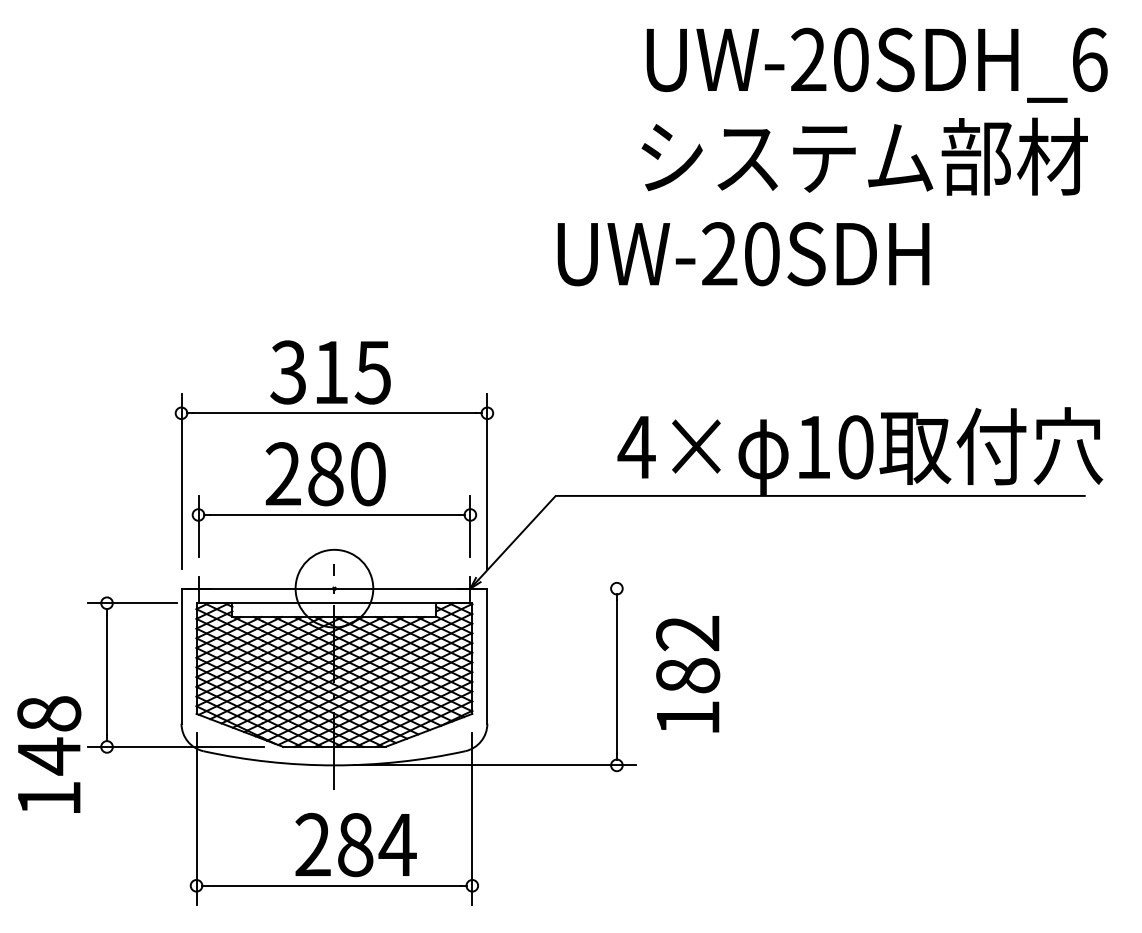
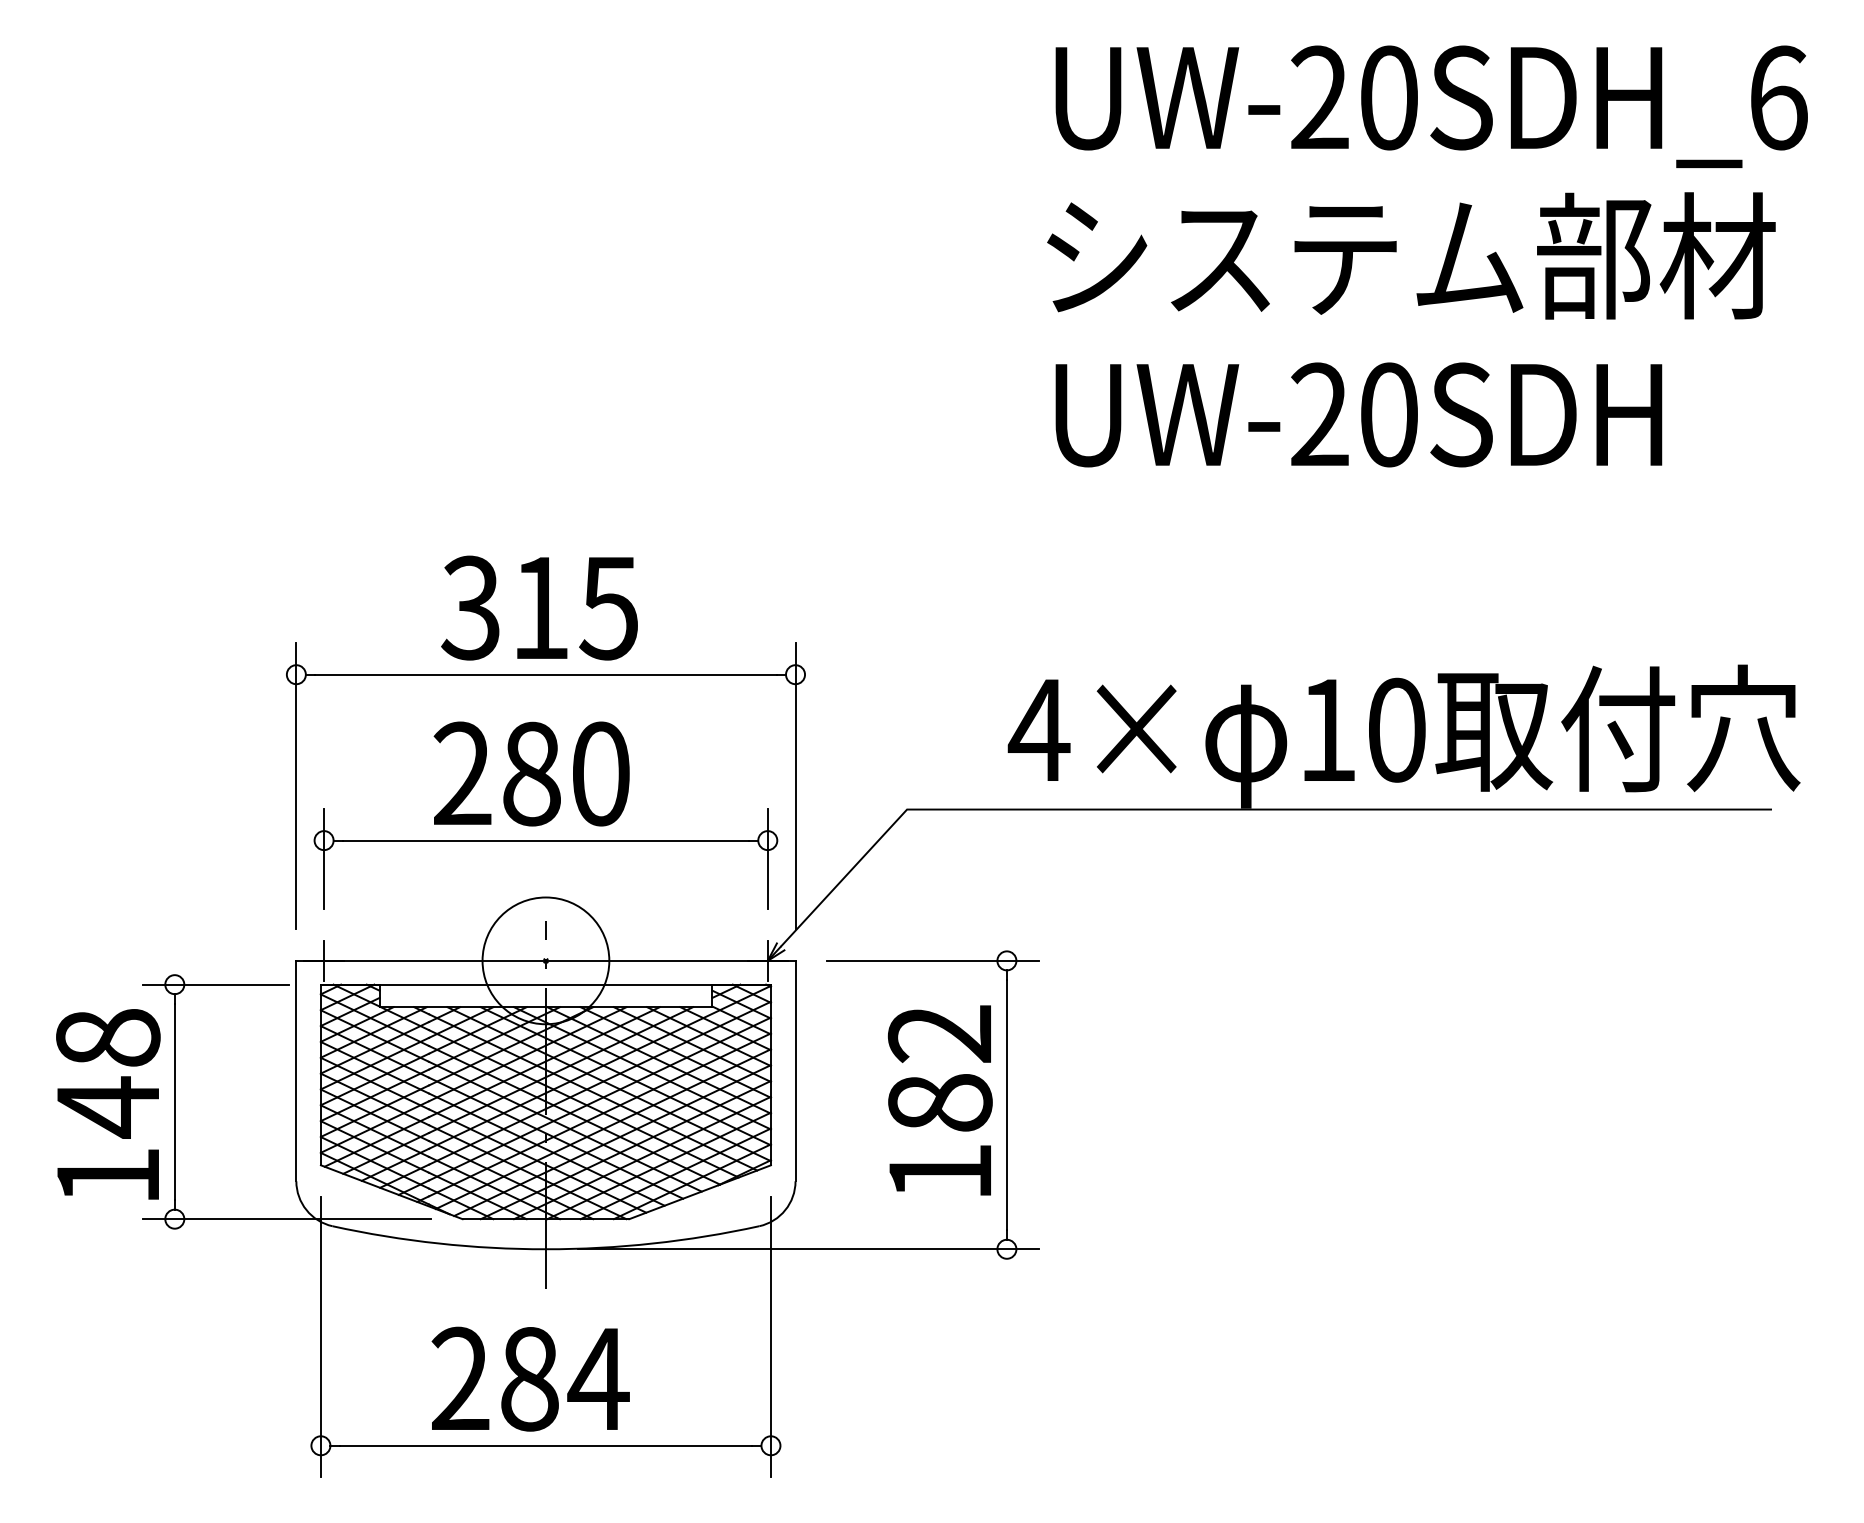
text: (743, 254) -> (1358, 415), moved
line: (571, 588) -> (932, 960), added
text: (688, 674) -> (940, 1100), moved
text: (49, 754) -> (108, 1104), moved
text: (355, 844) -> (529, 1378), moved

